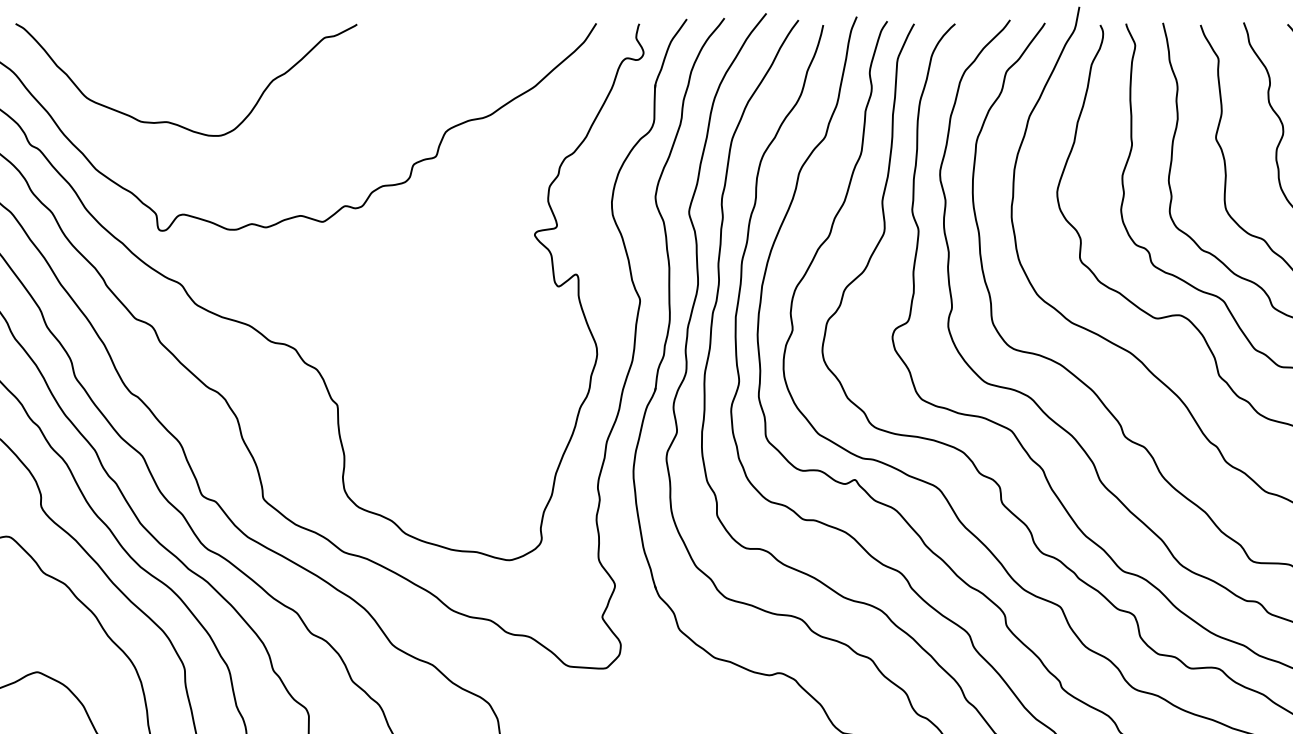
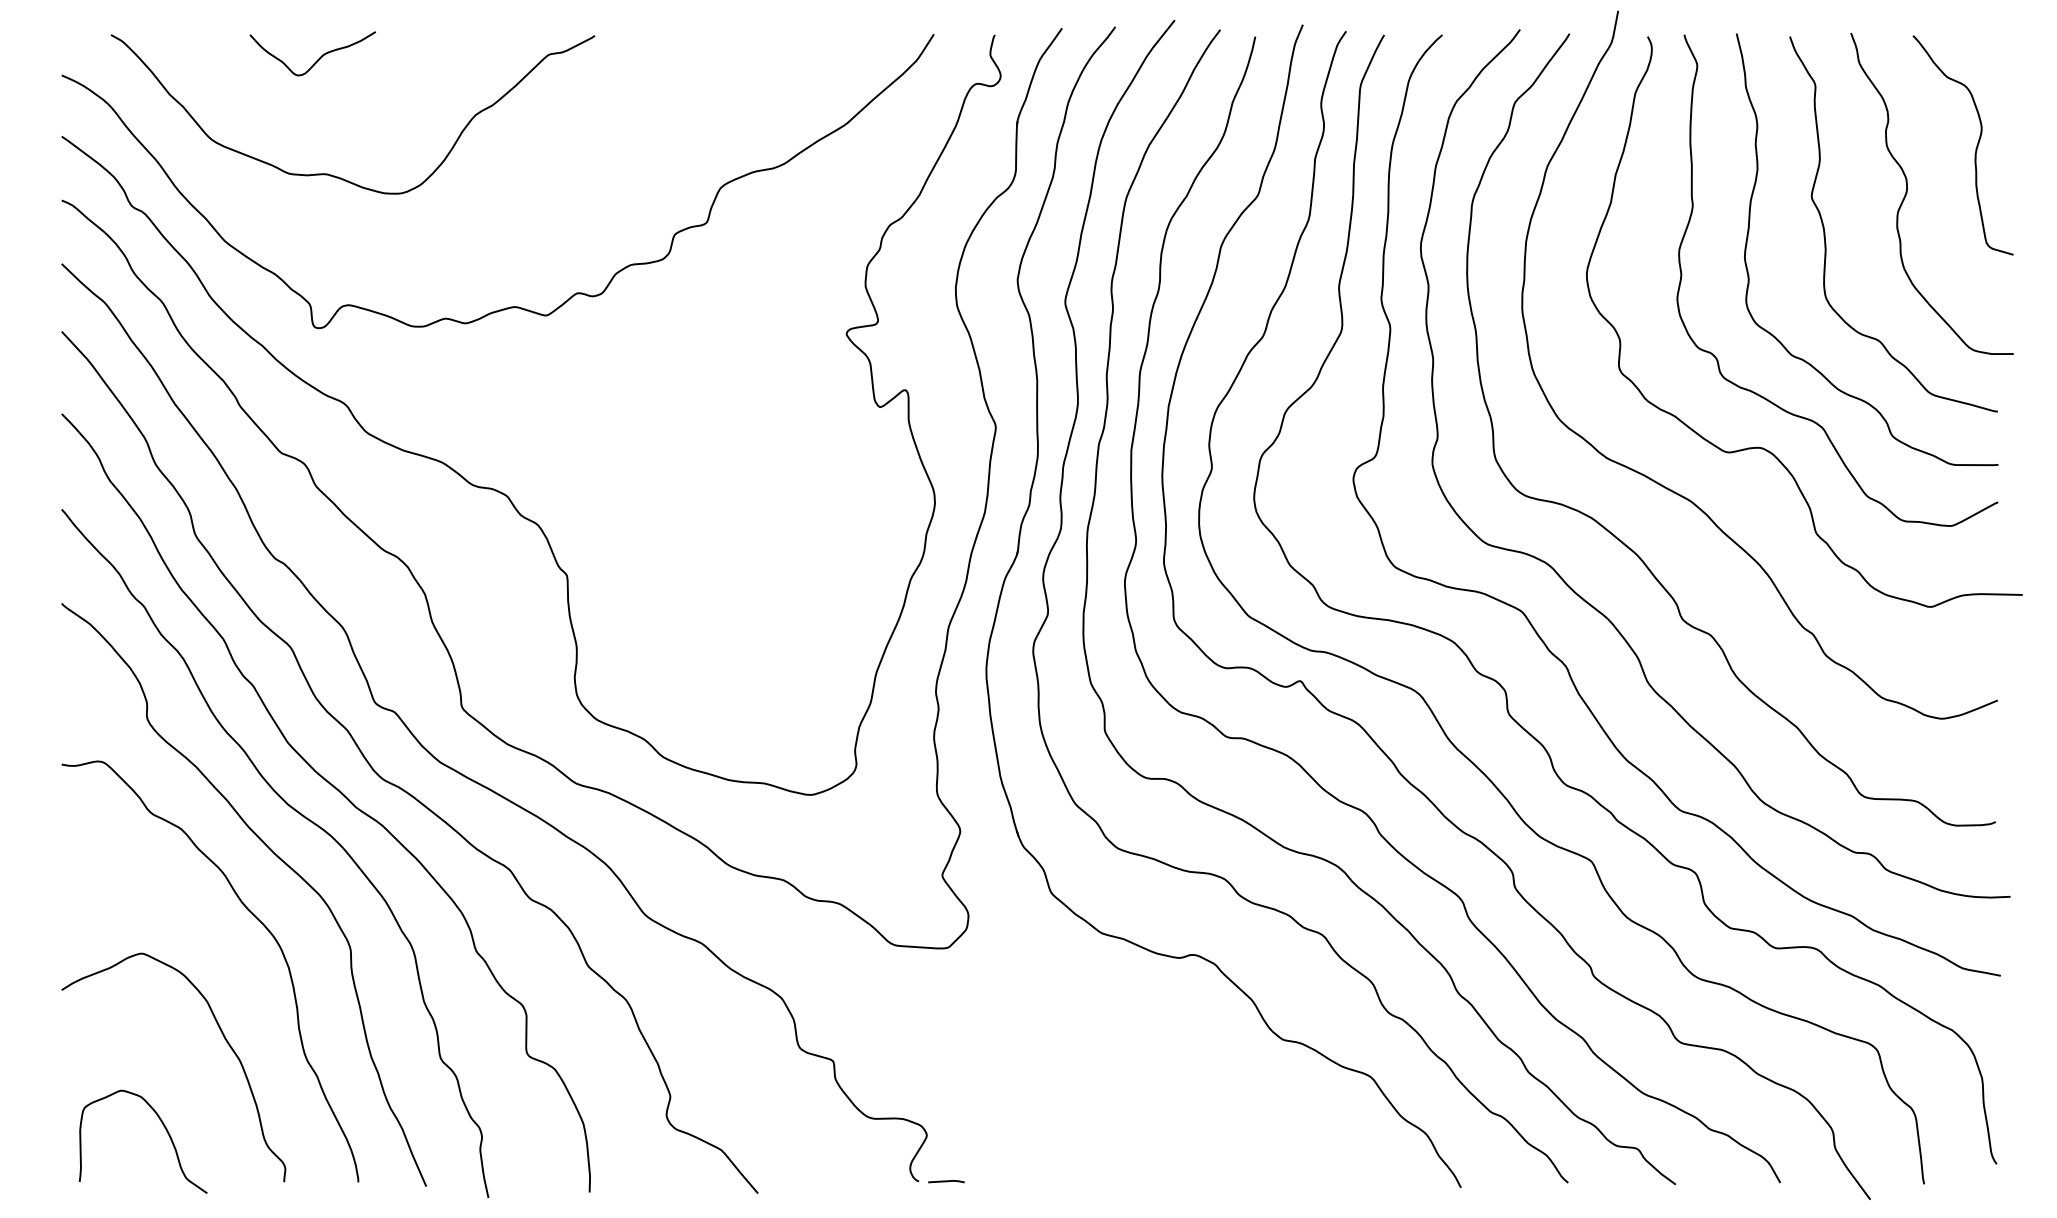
curve: (162, 40) -> (318, 58), added

